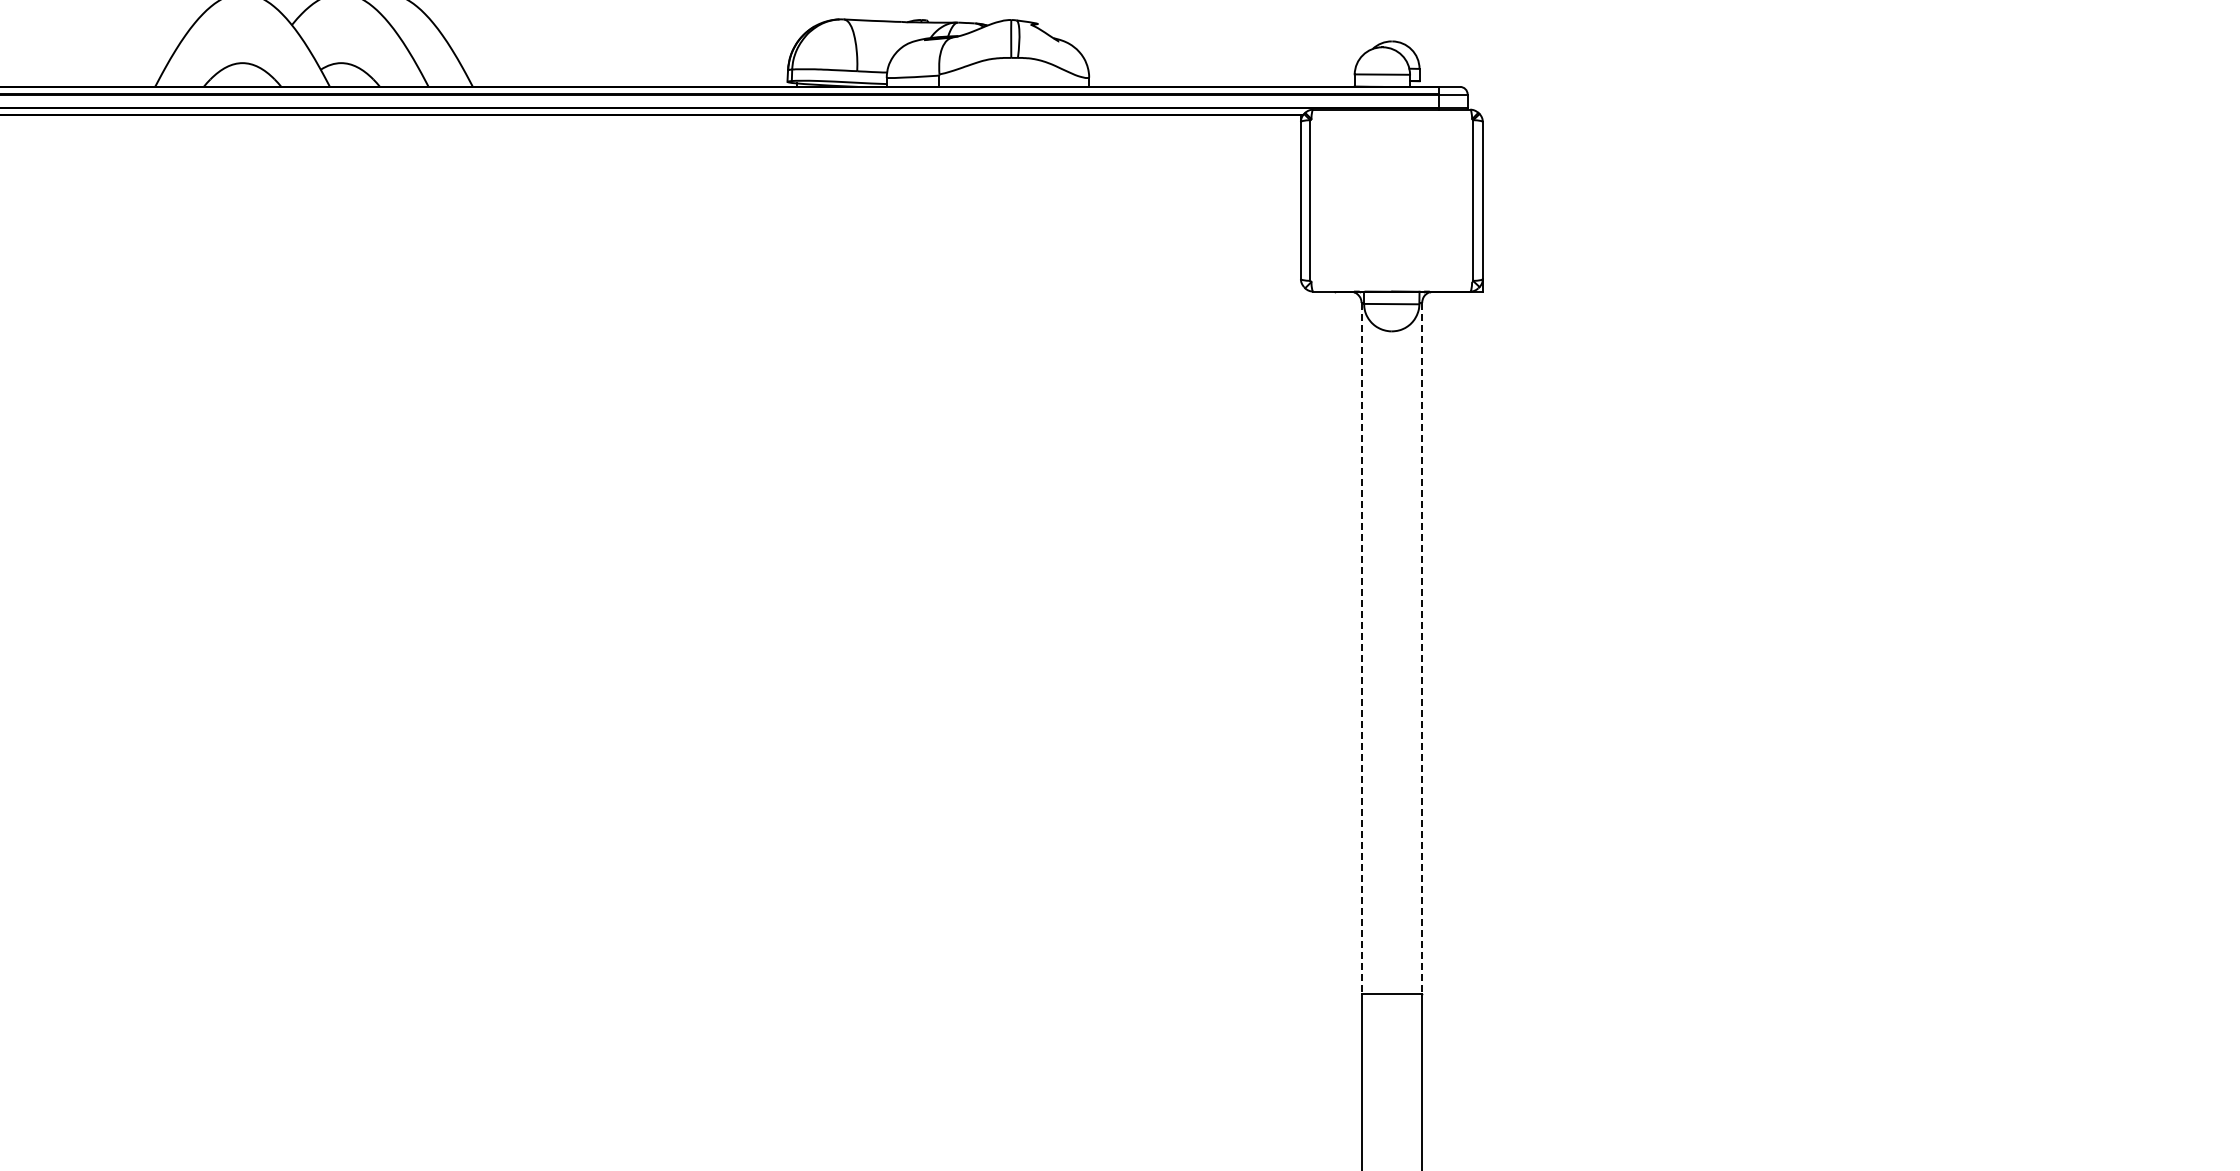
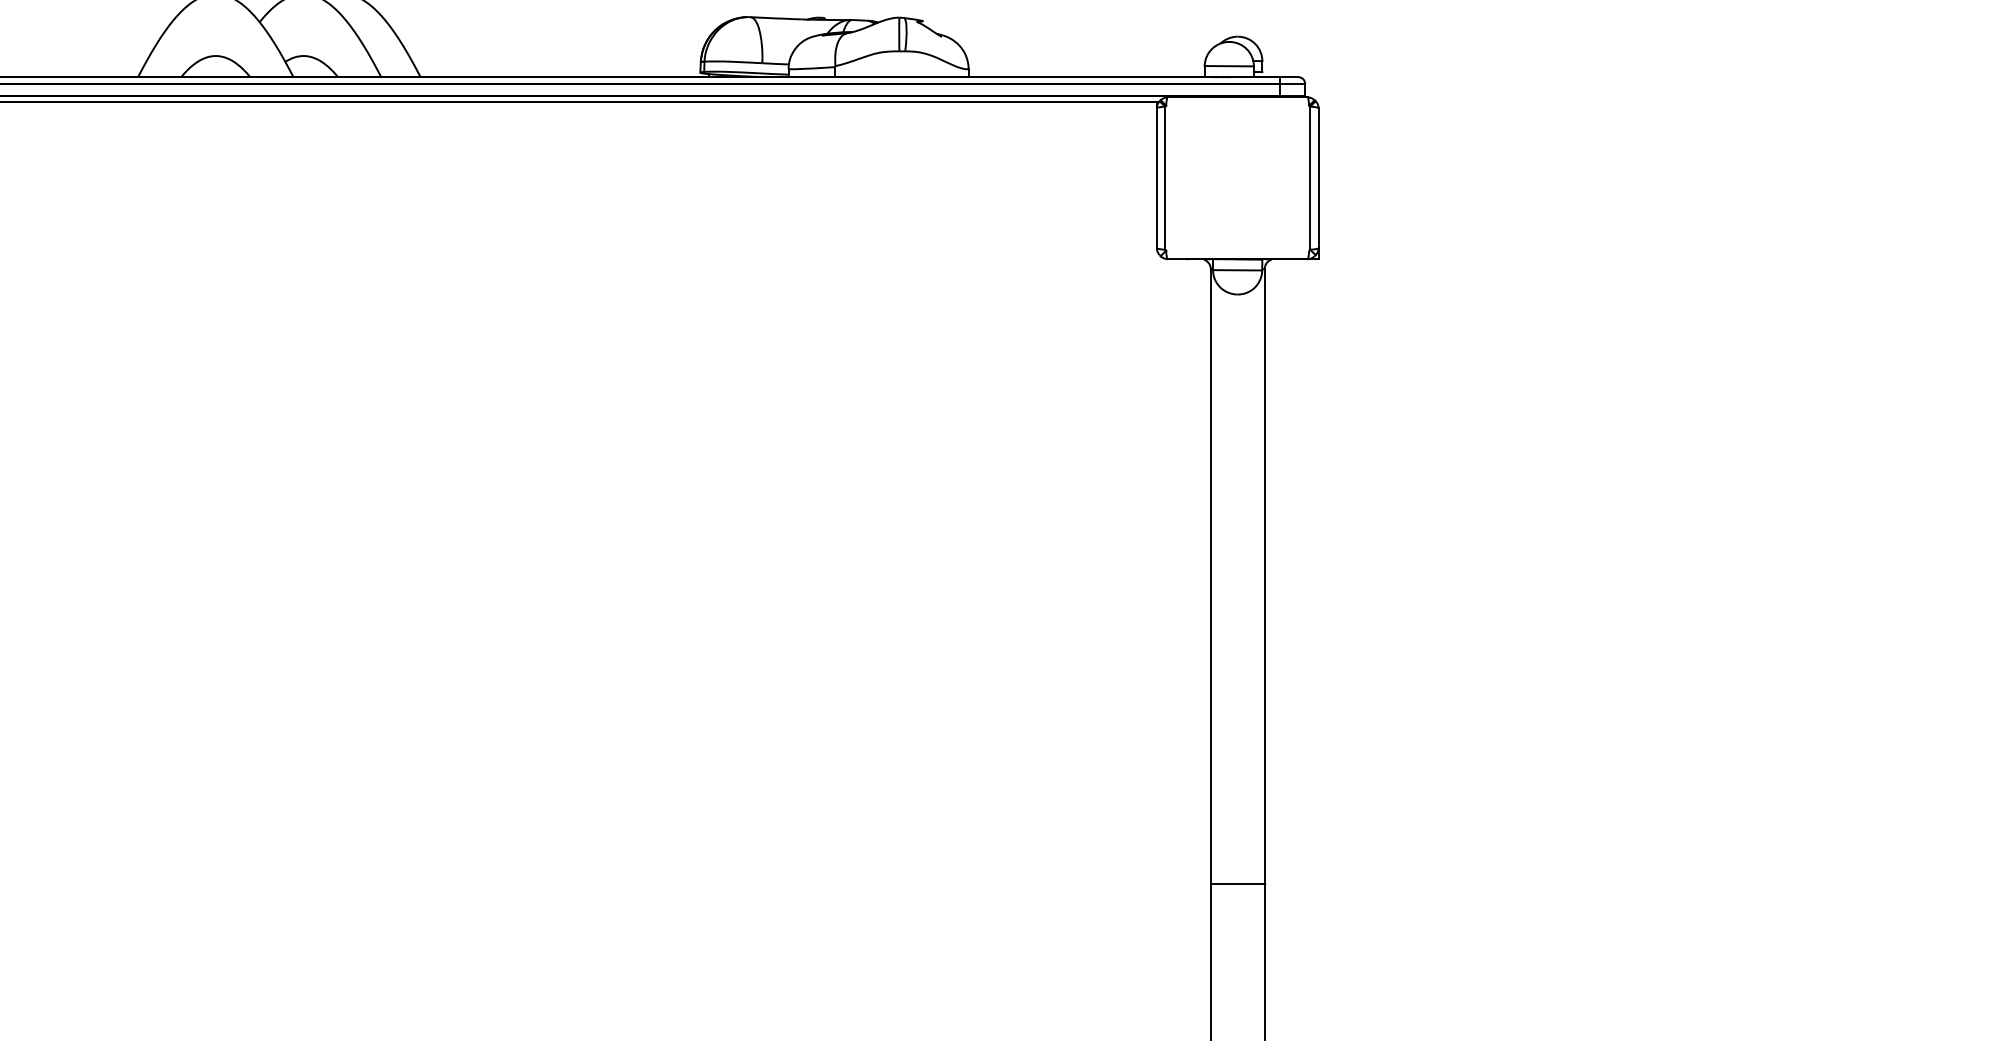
line: (1361, 648) -> (1210, 576), dashed -> solid
line: (1422, 648) -> (1264, 576), dashed -> solid

